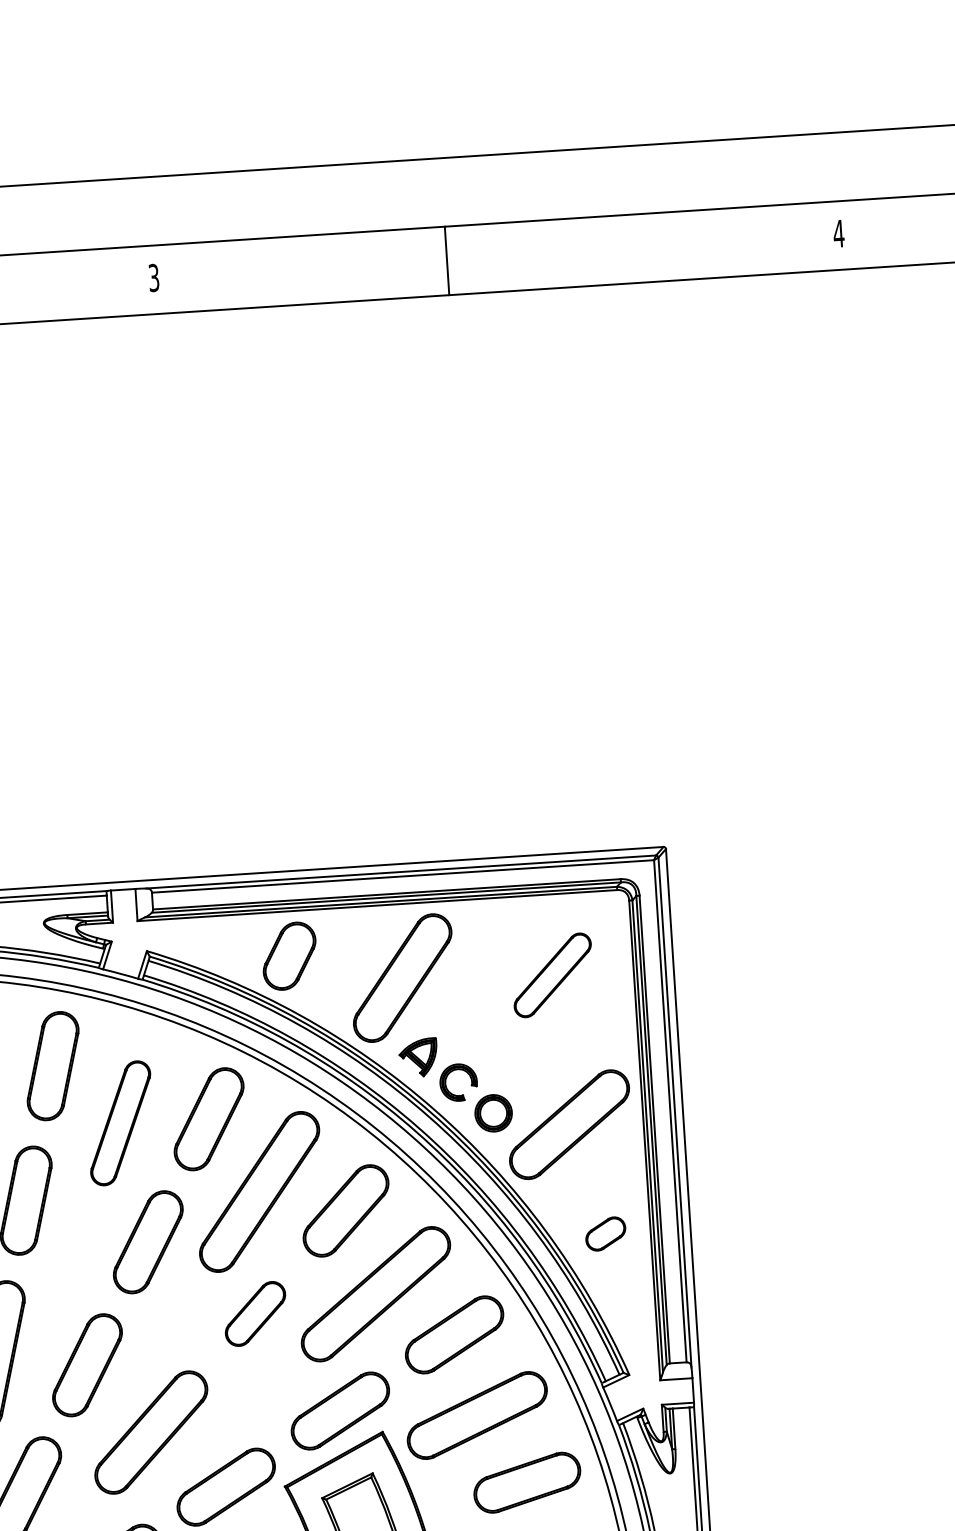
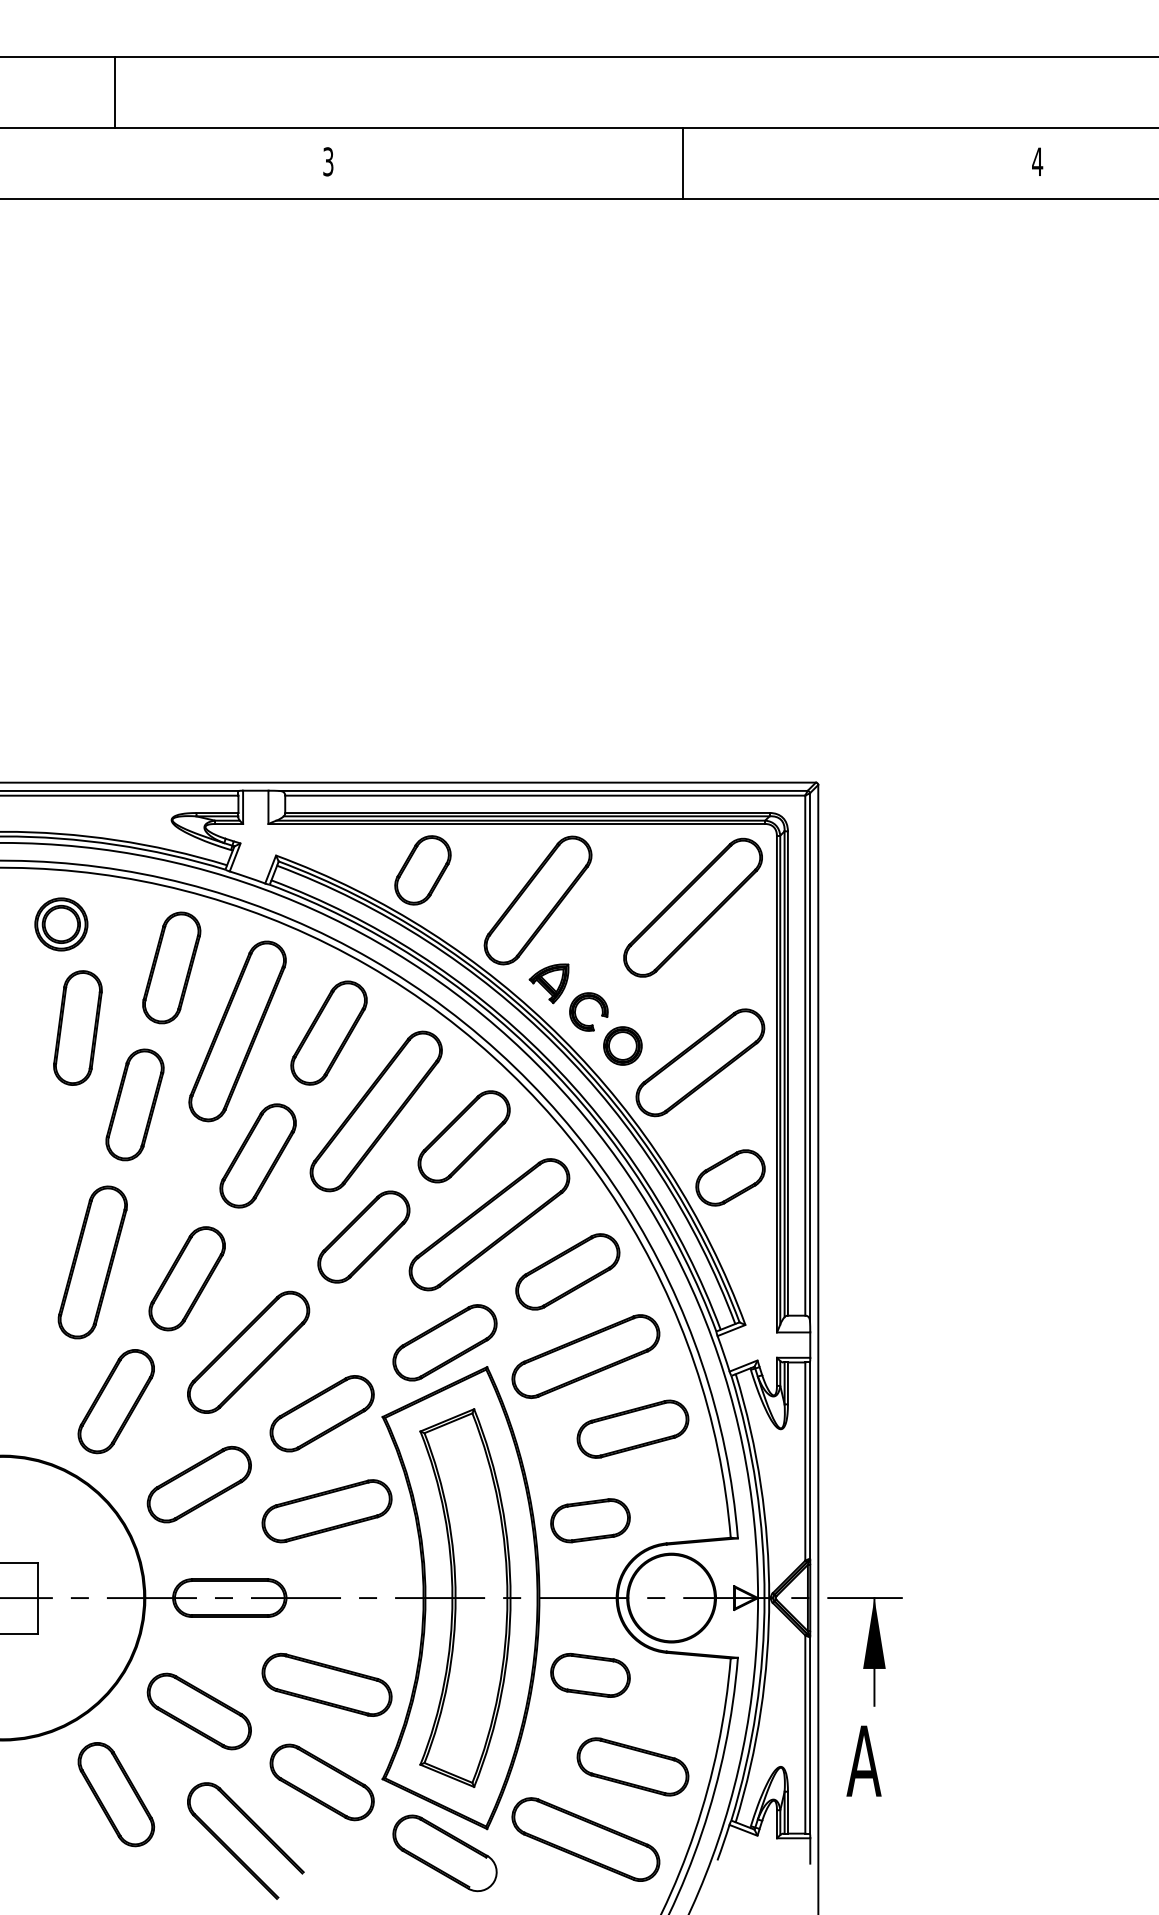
line: (446, 260) -> (682, 163), moved
part: (552, 975) -> (692, 907), size x1.67
part: (120, 1123) -> (237, 1031), size x1.43
part: (605, 1233) -> (730, 1177), size x1.67
part: (255, 1313) -> (363, 1236), size x1.43

